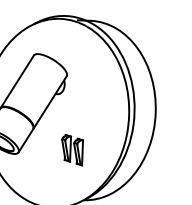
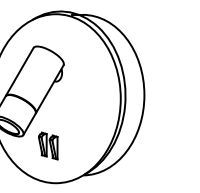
part: (72, 149) -> (48, 145), moved

